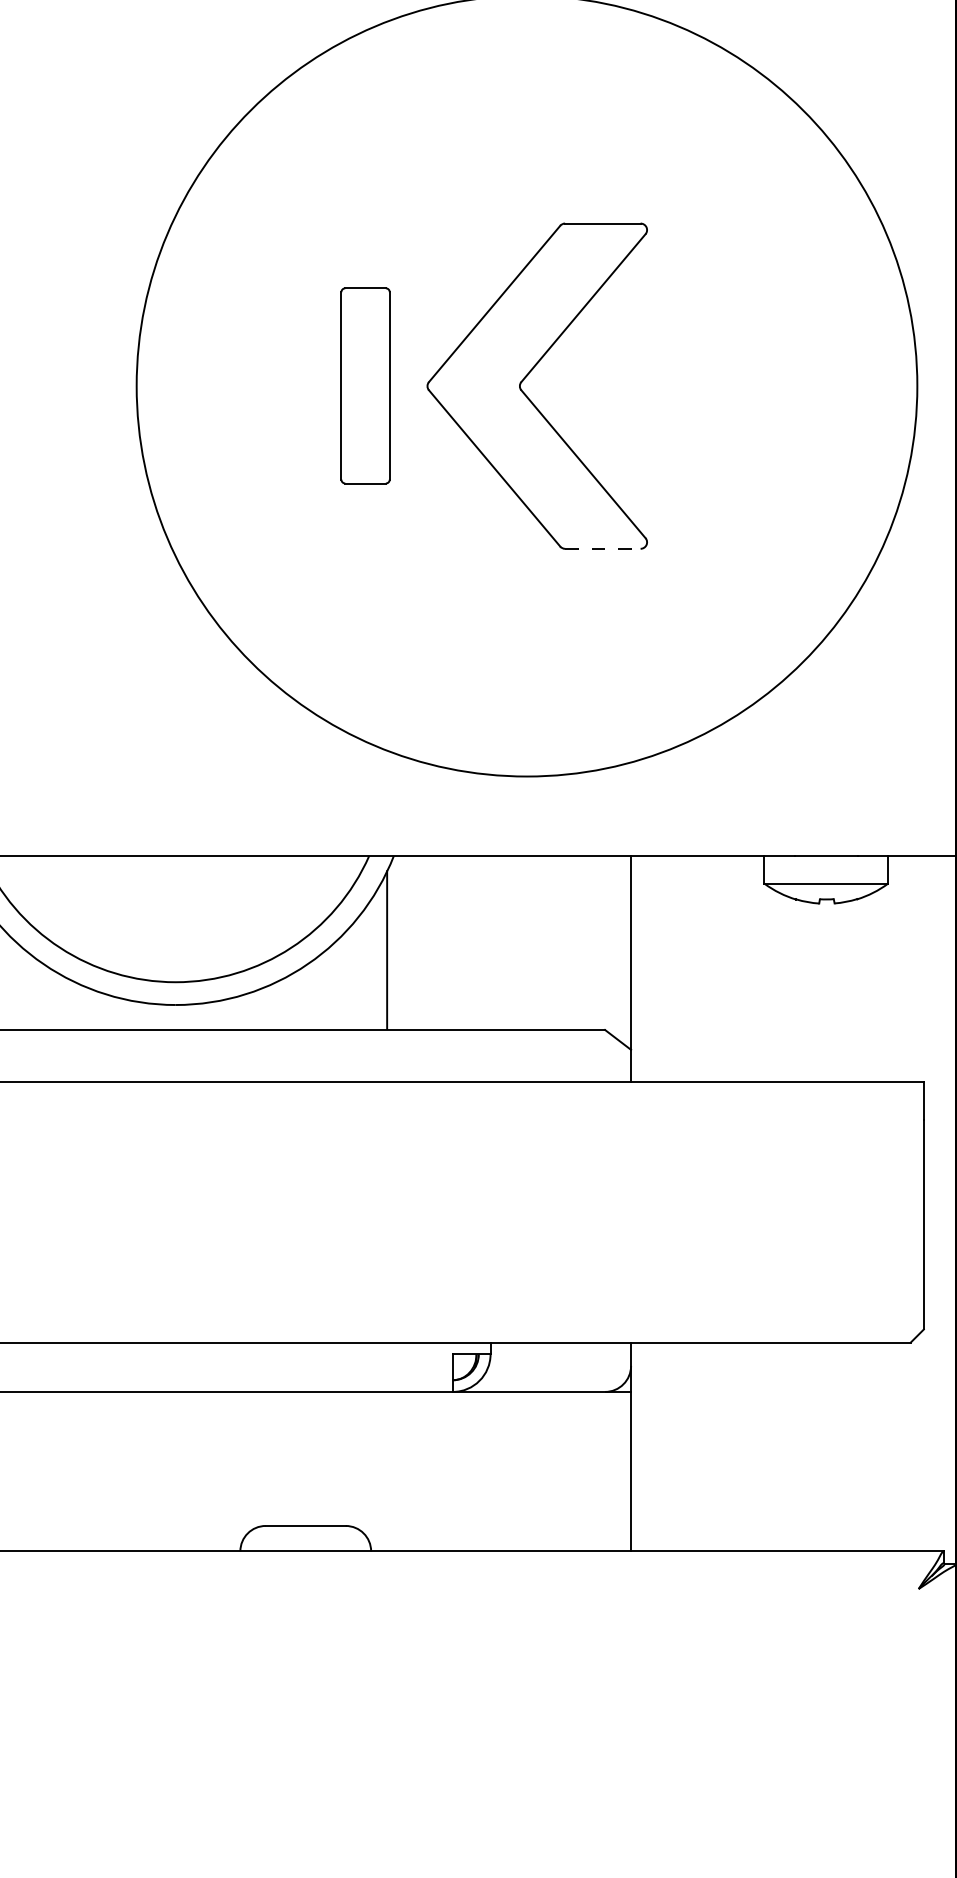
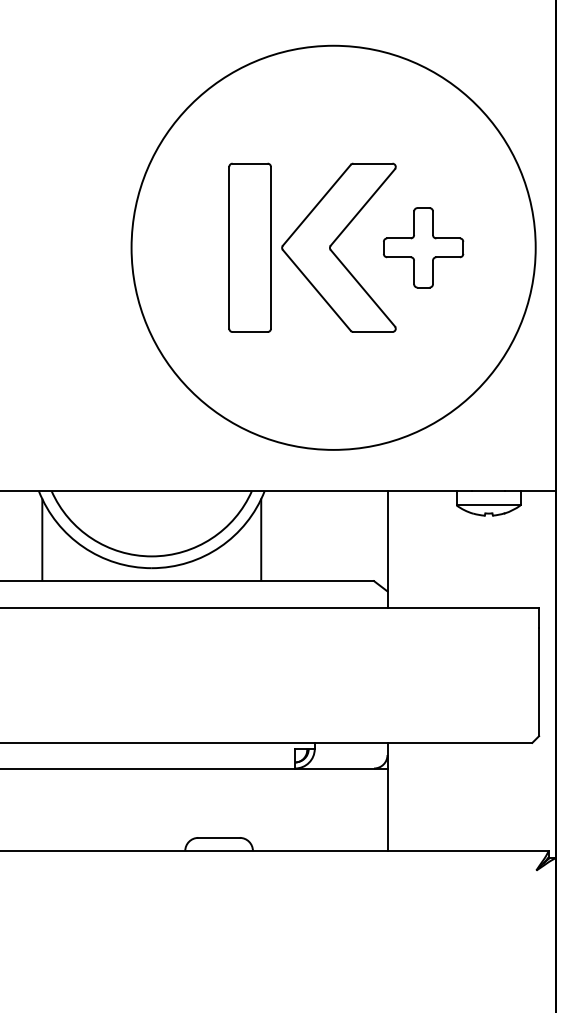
part: (364, 385) -> (249, 247), size x1.67
part: (700, 385) -> (423, 247), added
line: (602, 549) -> (372, 332), dashed -> solid

